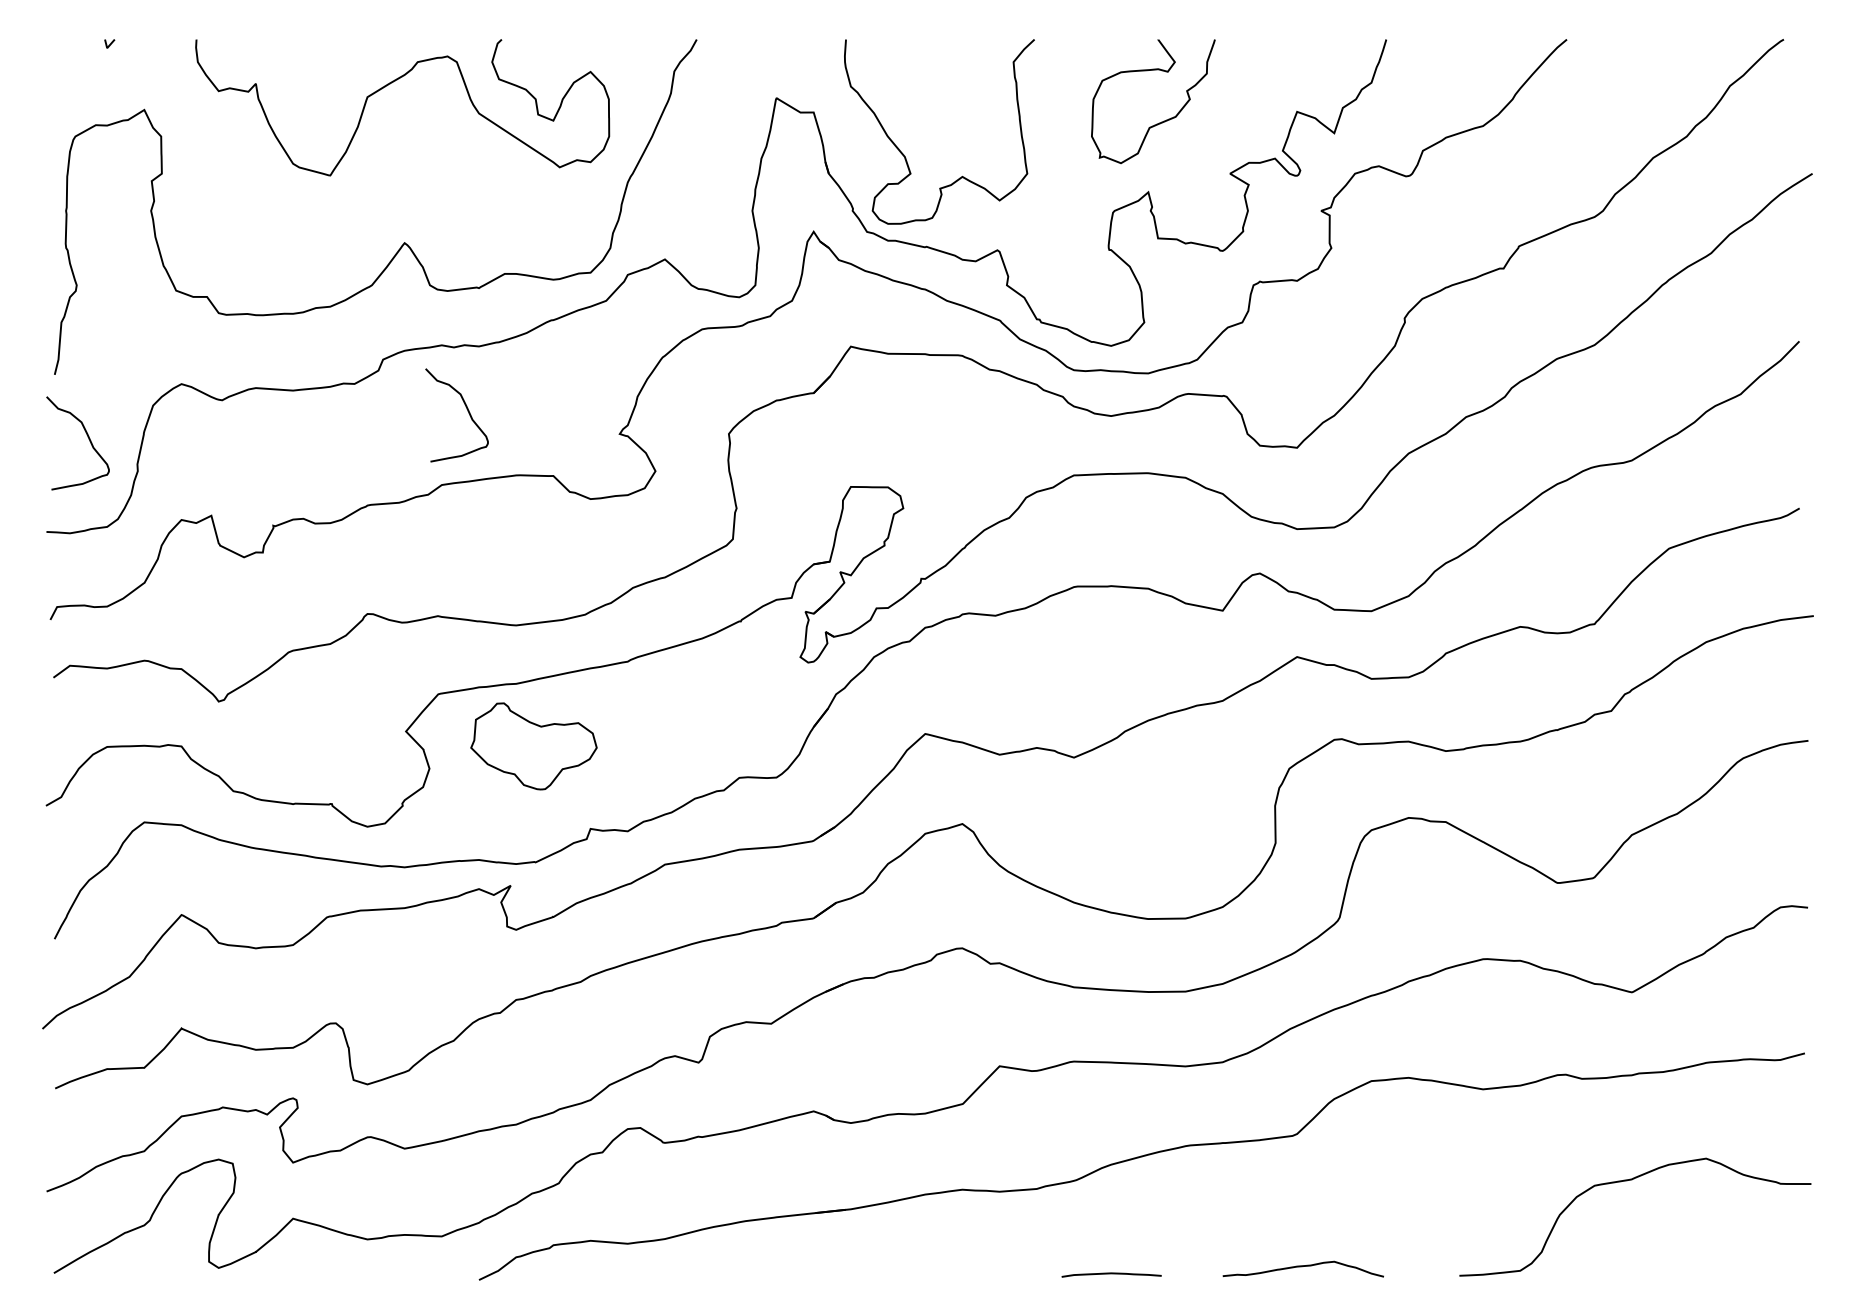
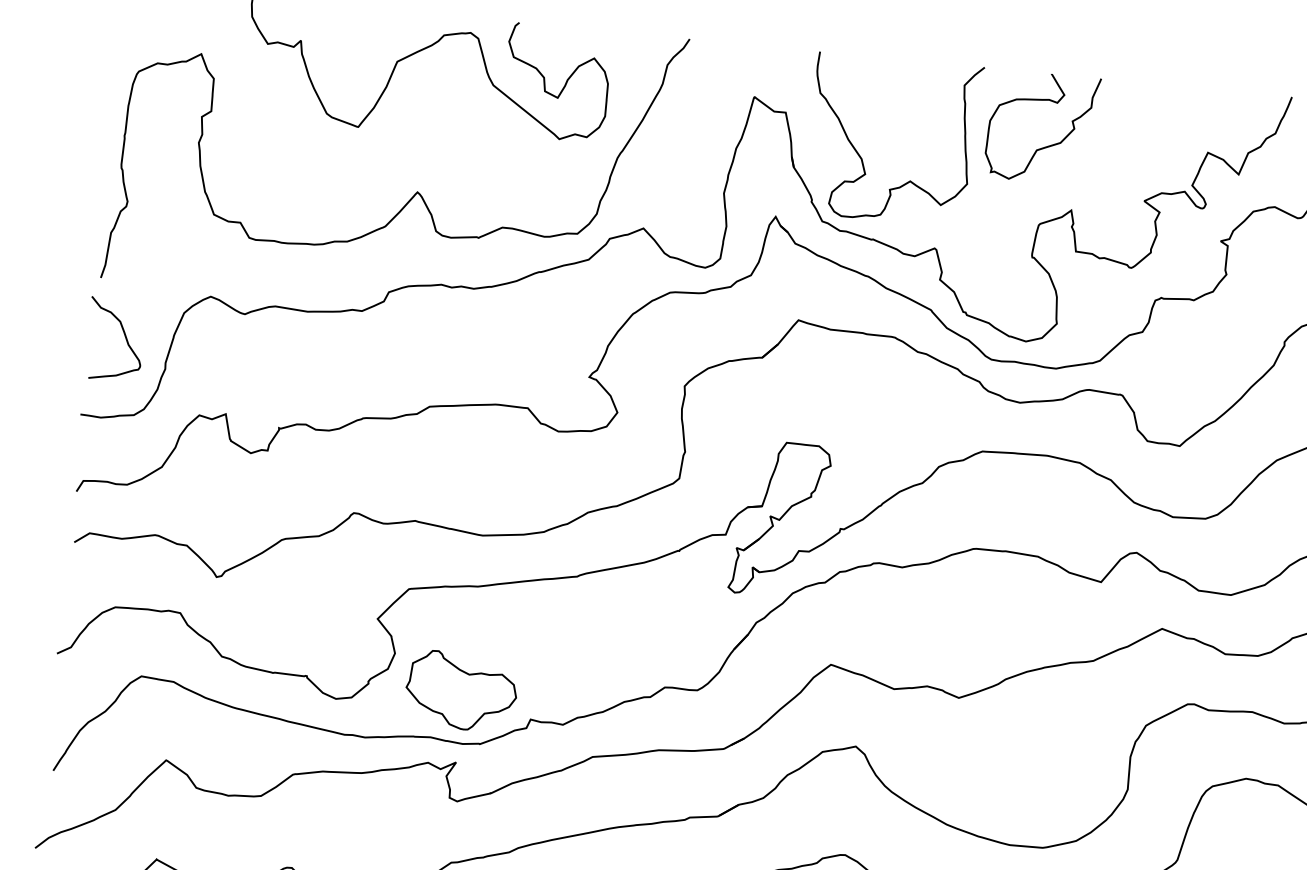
curve: (1161, 121) -> (1047, 145), moved
curve: (466, 409) -> (457, 342), removed
part: (533, 746) -> (461, 691), moved

